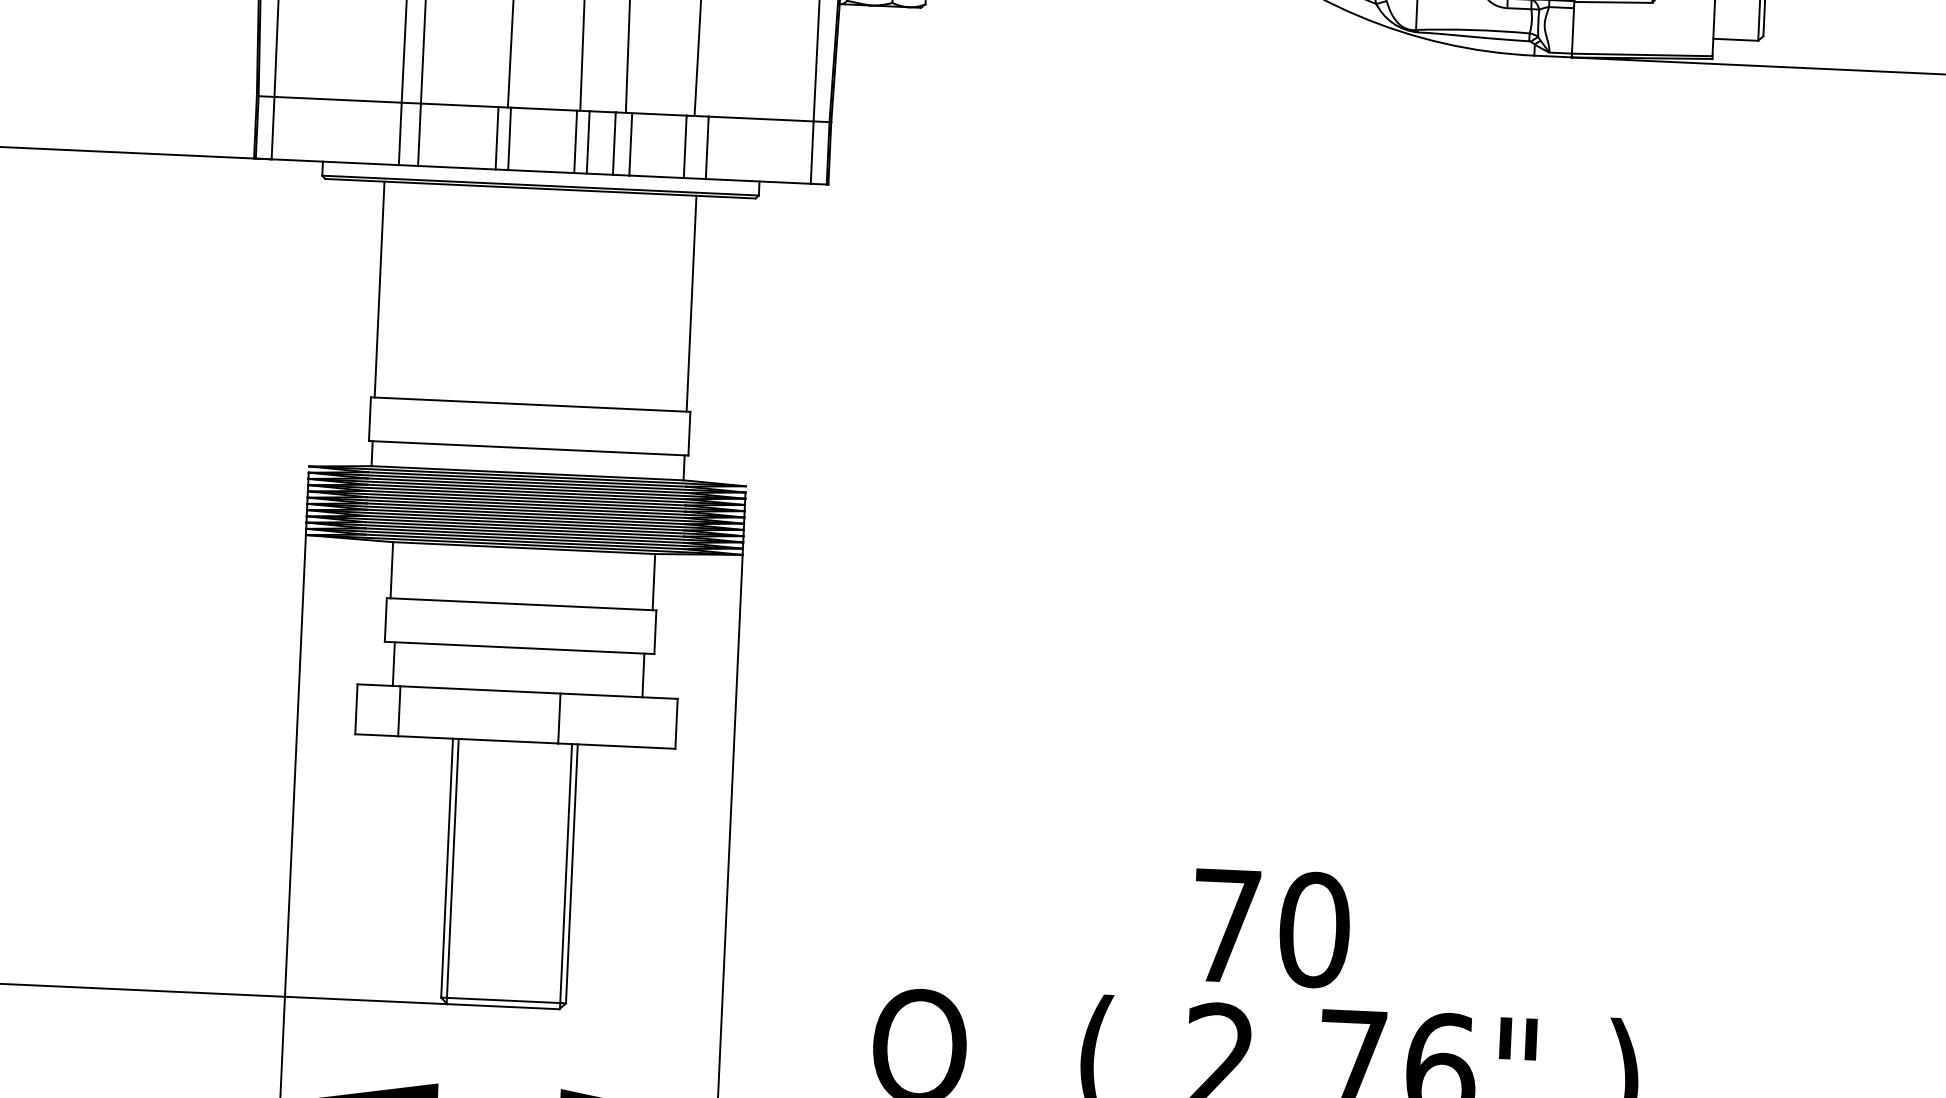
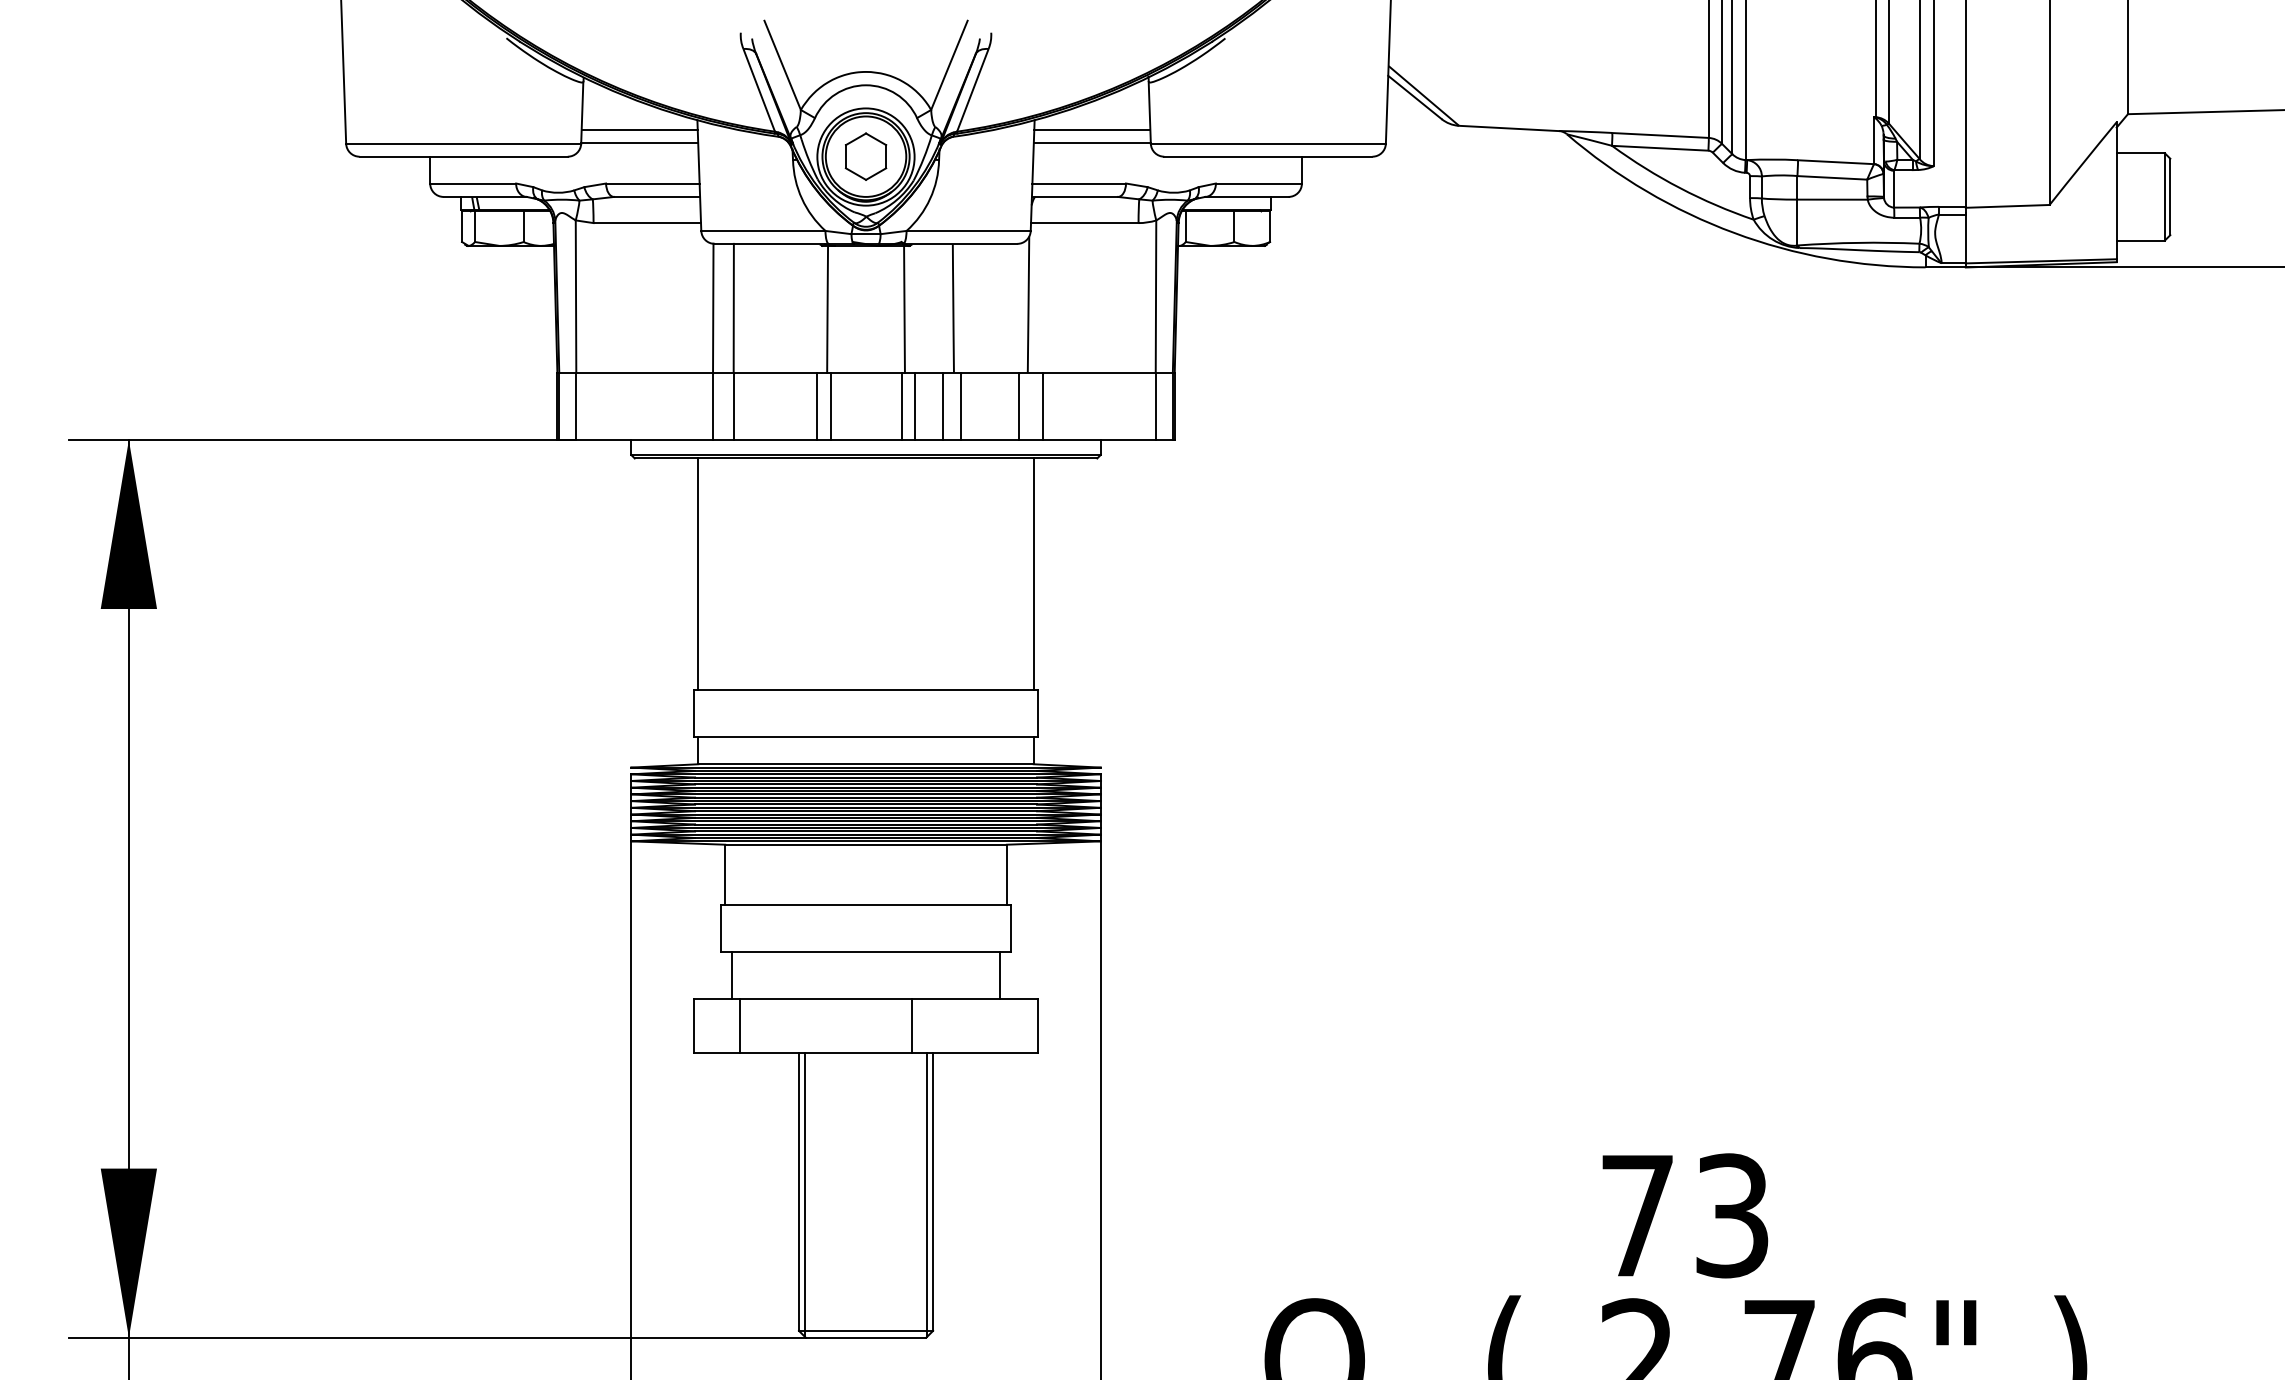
text: (1314, 929) -> (1732, 1215), 70 -> 73

